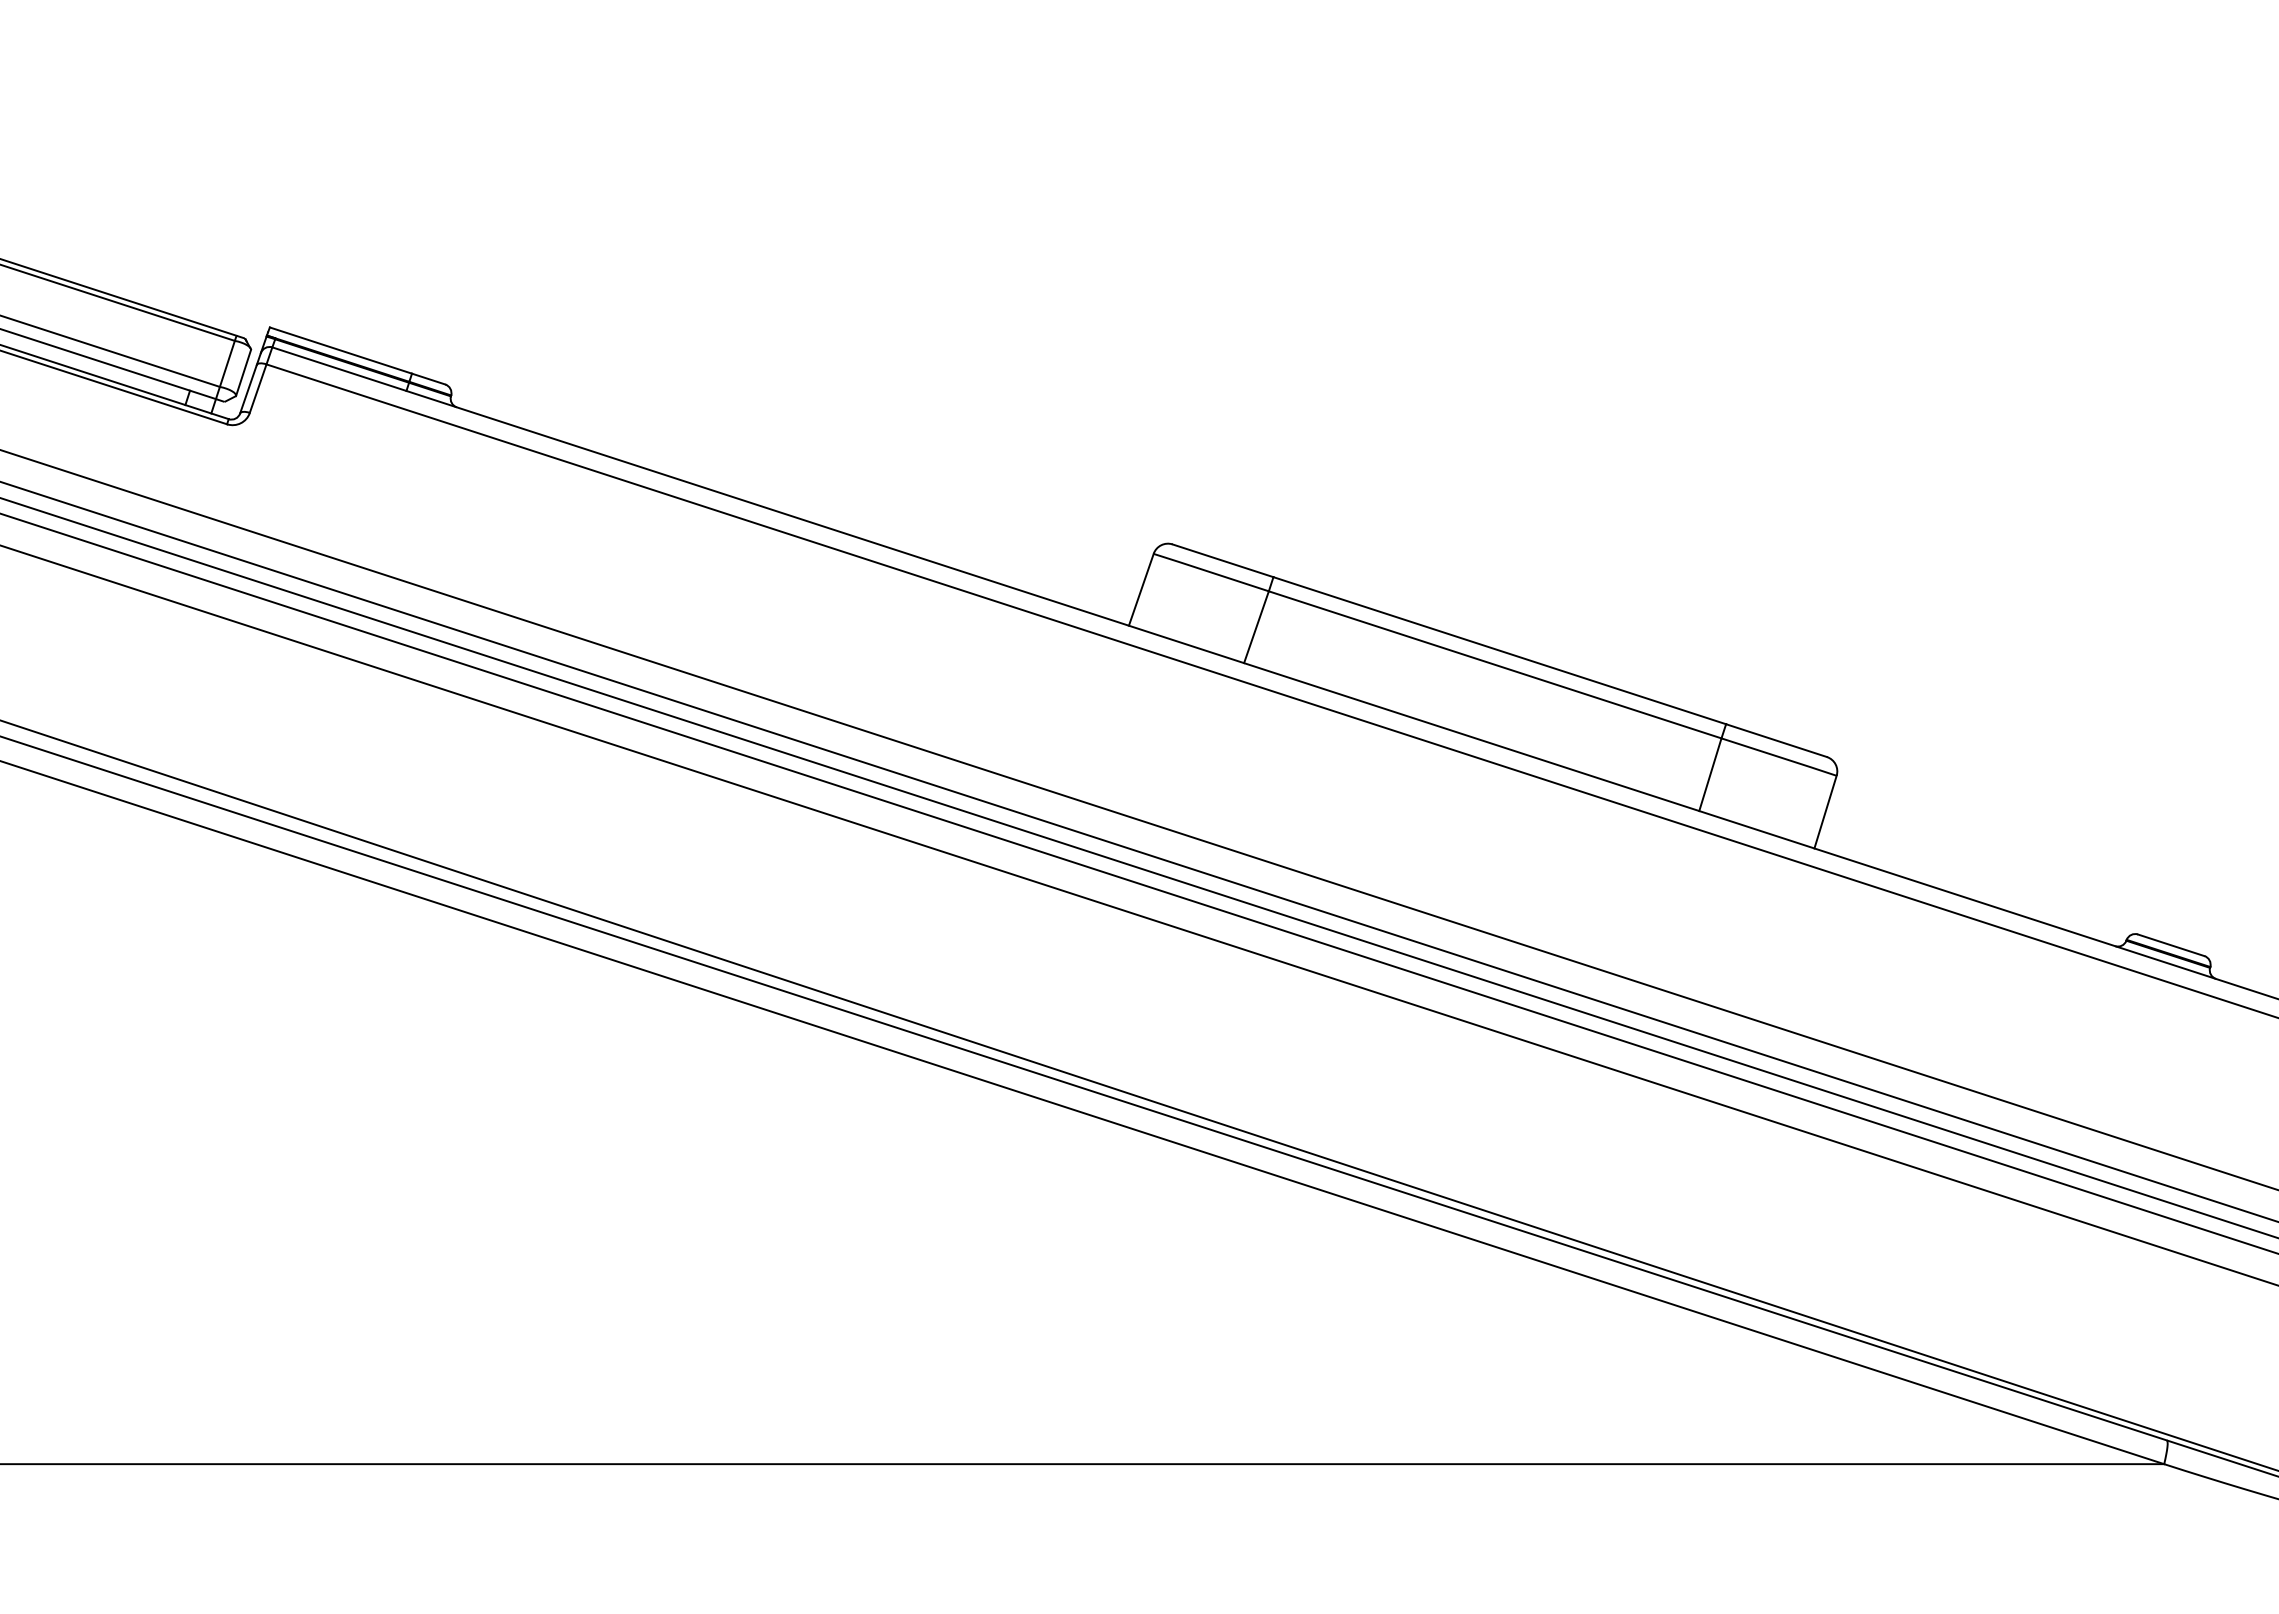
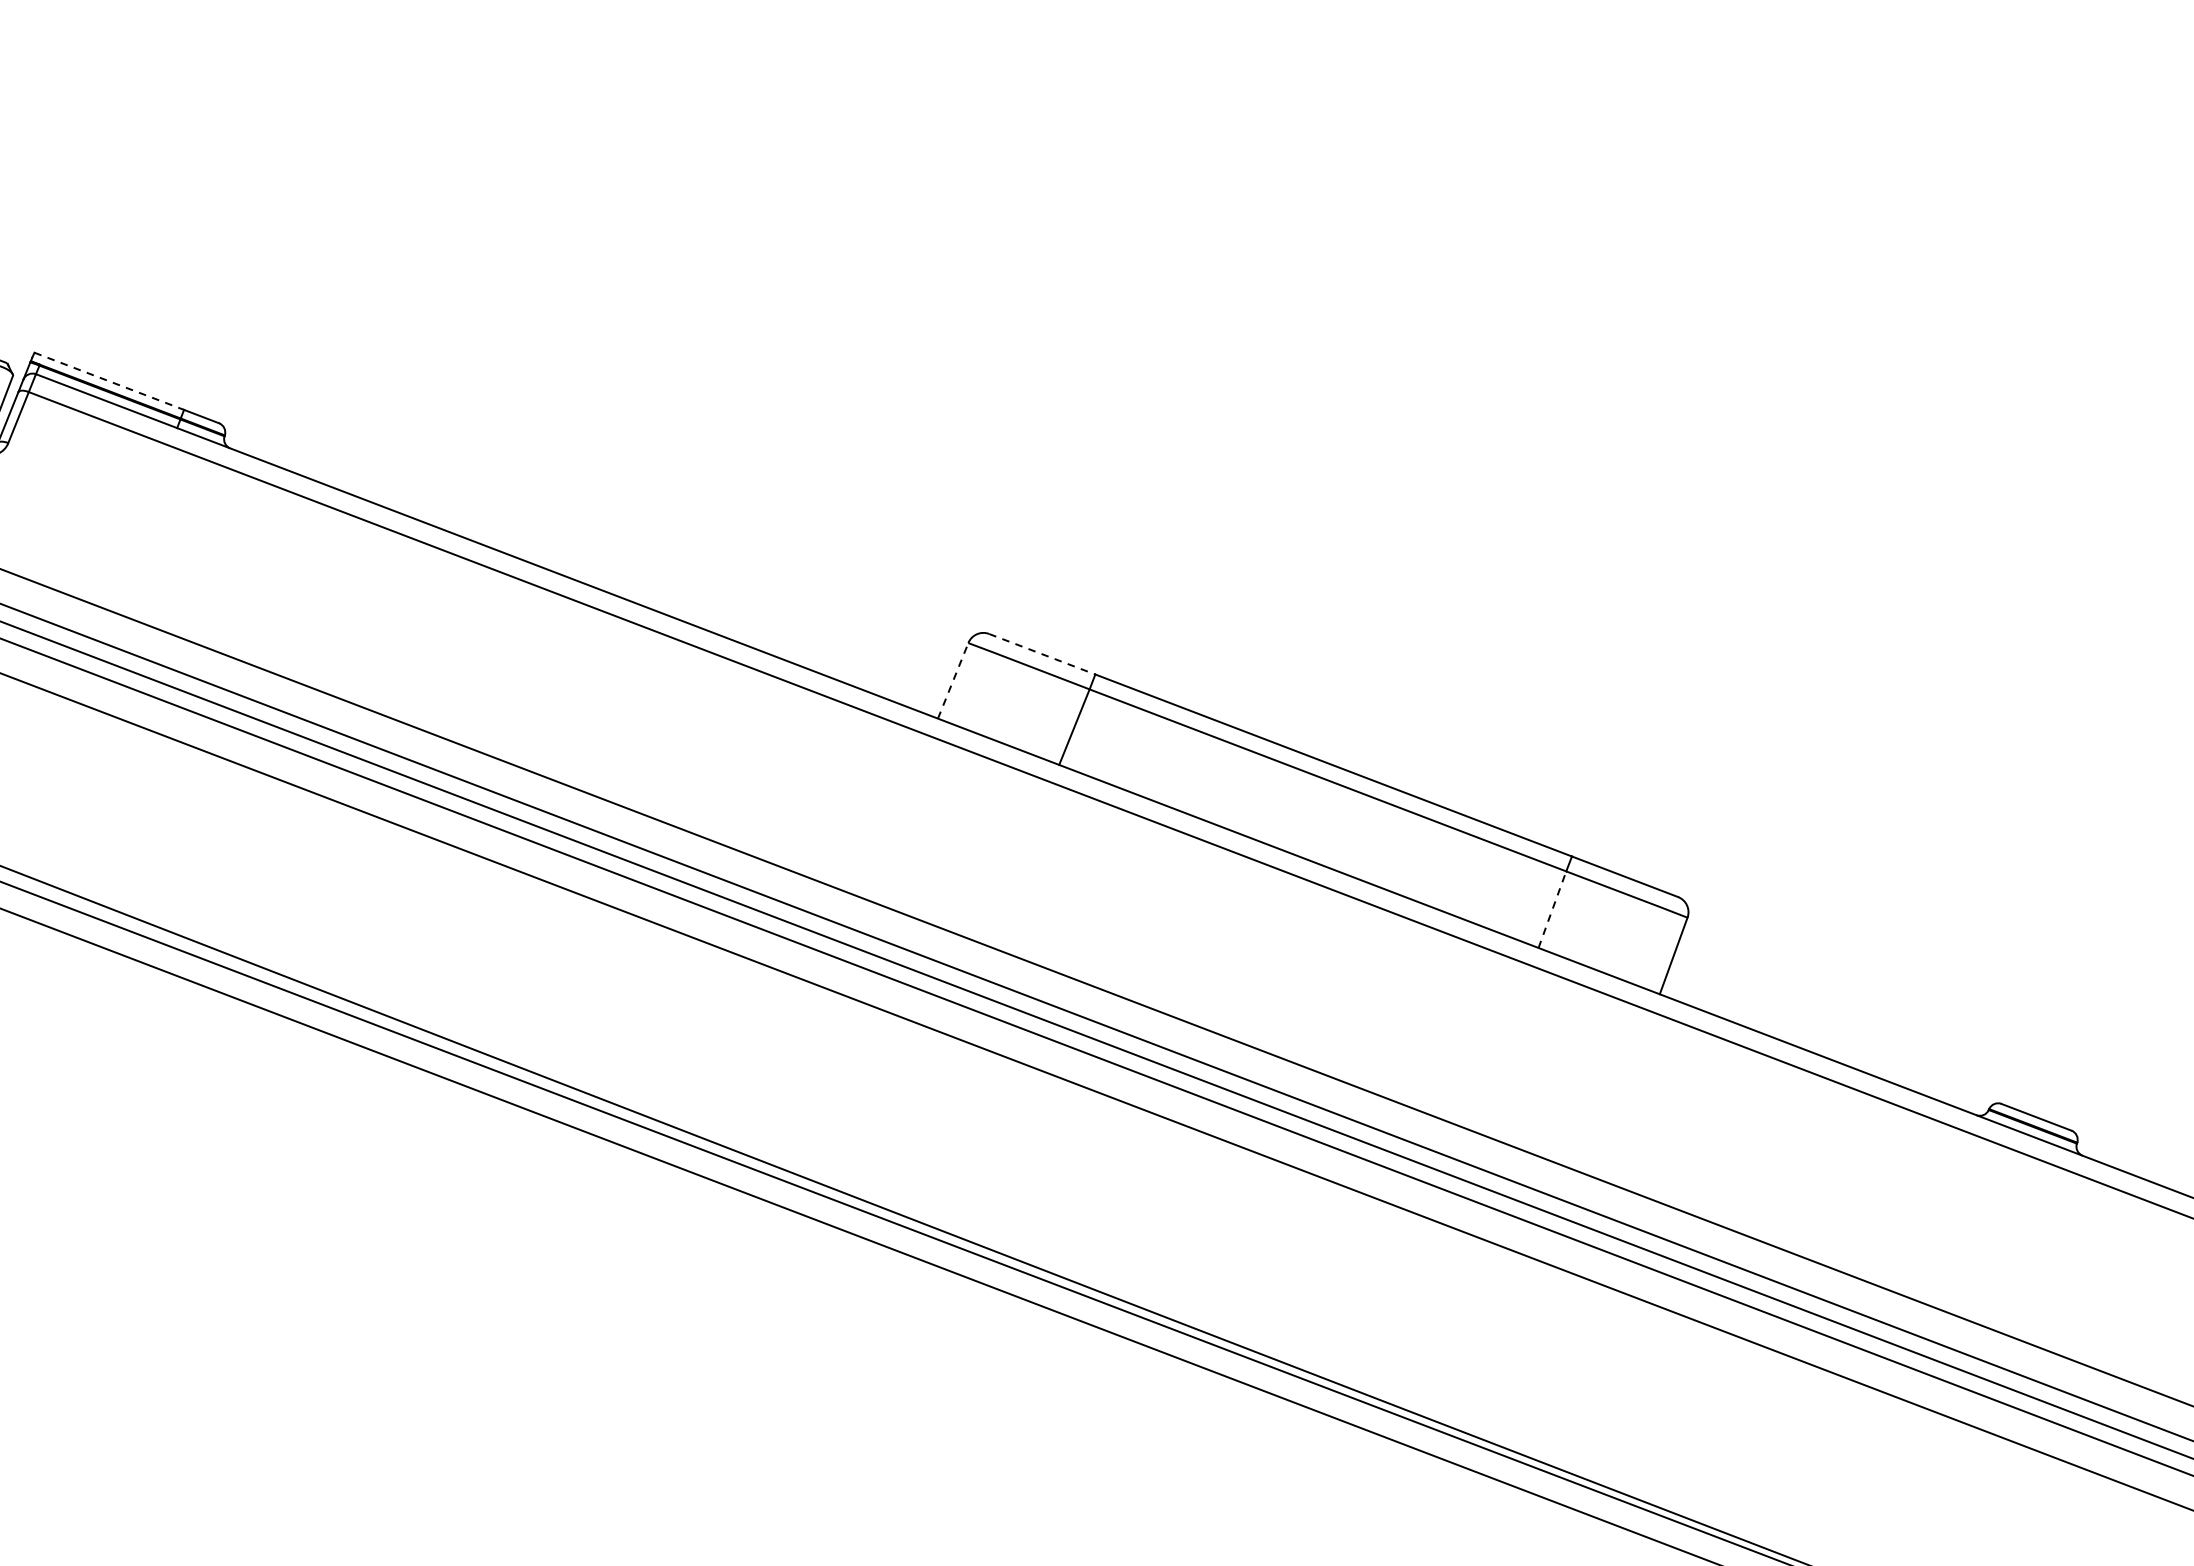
line: (340, 350) -> (108, 381), solid -> dashed
line: (1223, 560) -> (1042, 653), solid -> dashed
line: (1141, 589) -> (953, 680), solid -> dashed
line: (1710, 774) -> (1552, 909), solid -> dashed

